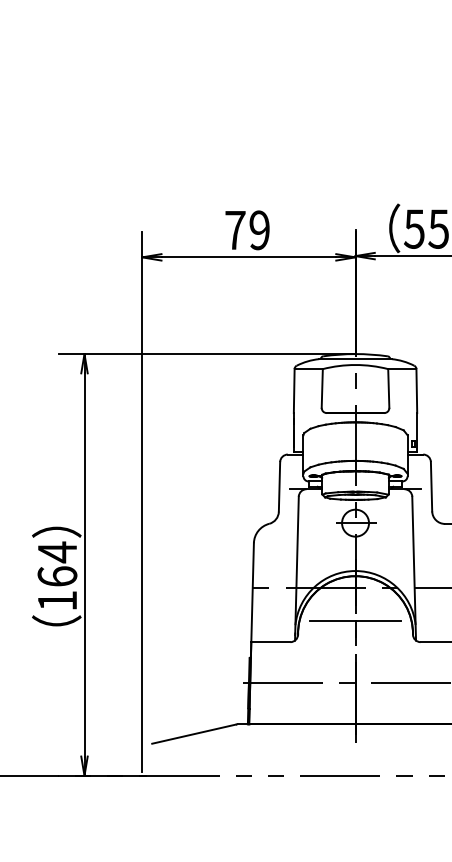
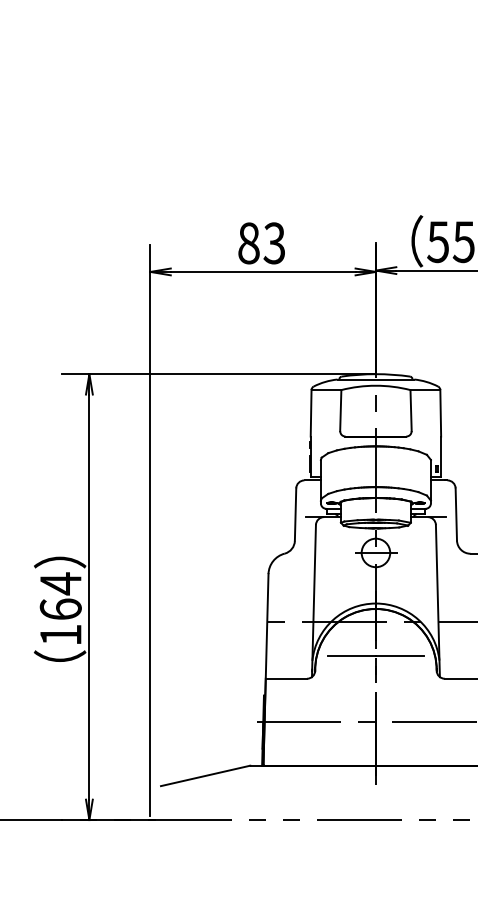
text: (247, 230) -> (261, 243), 79 -> 83

